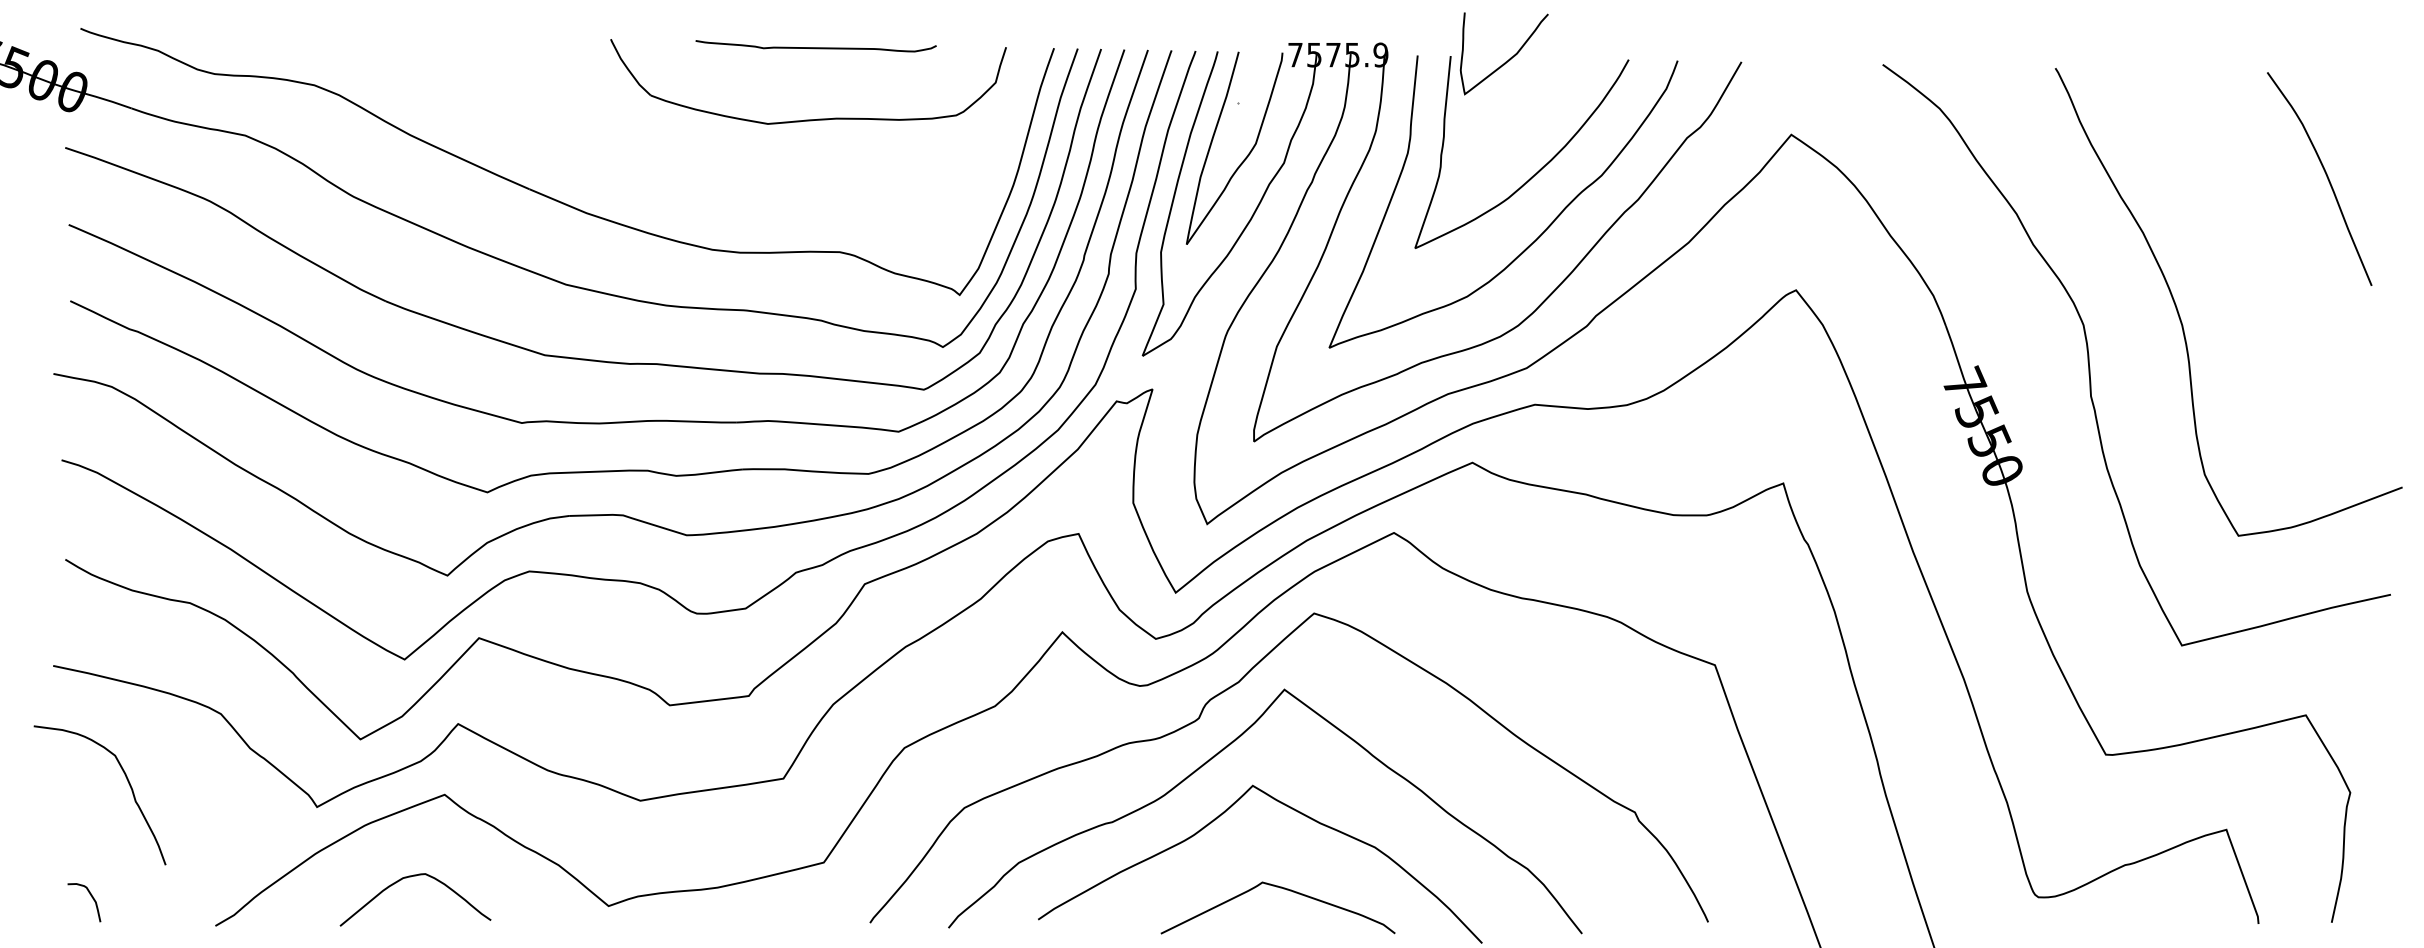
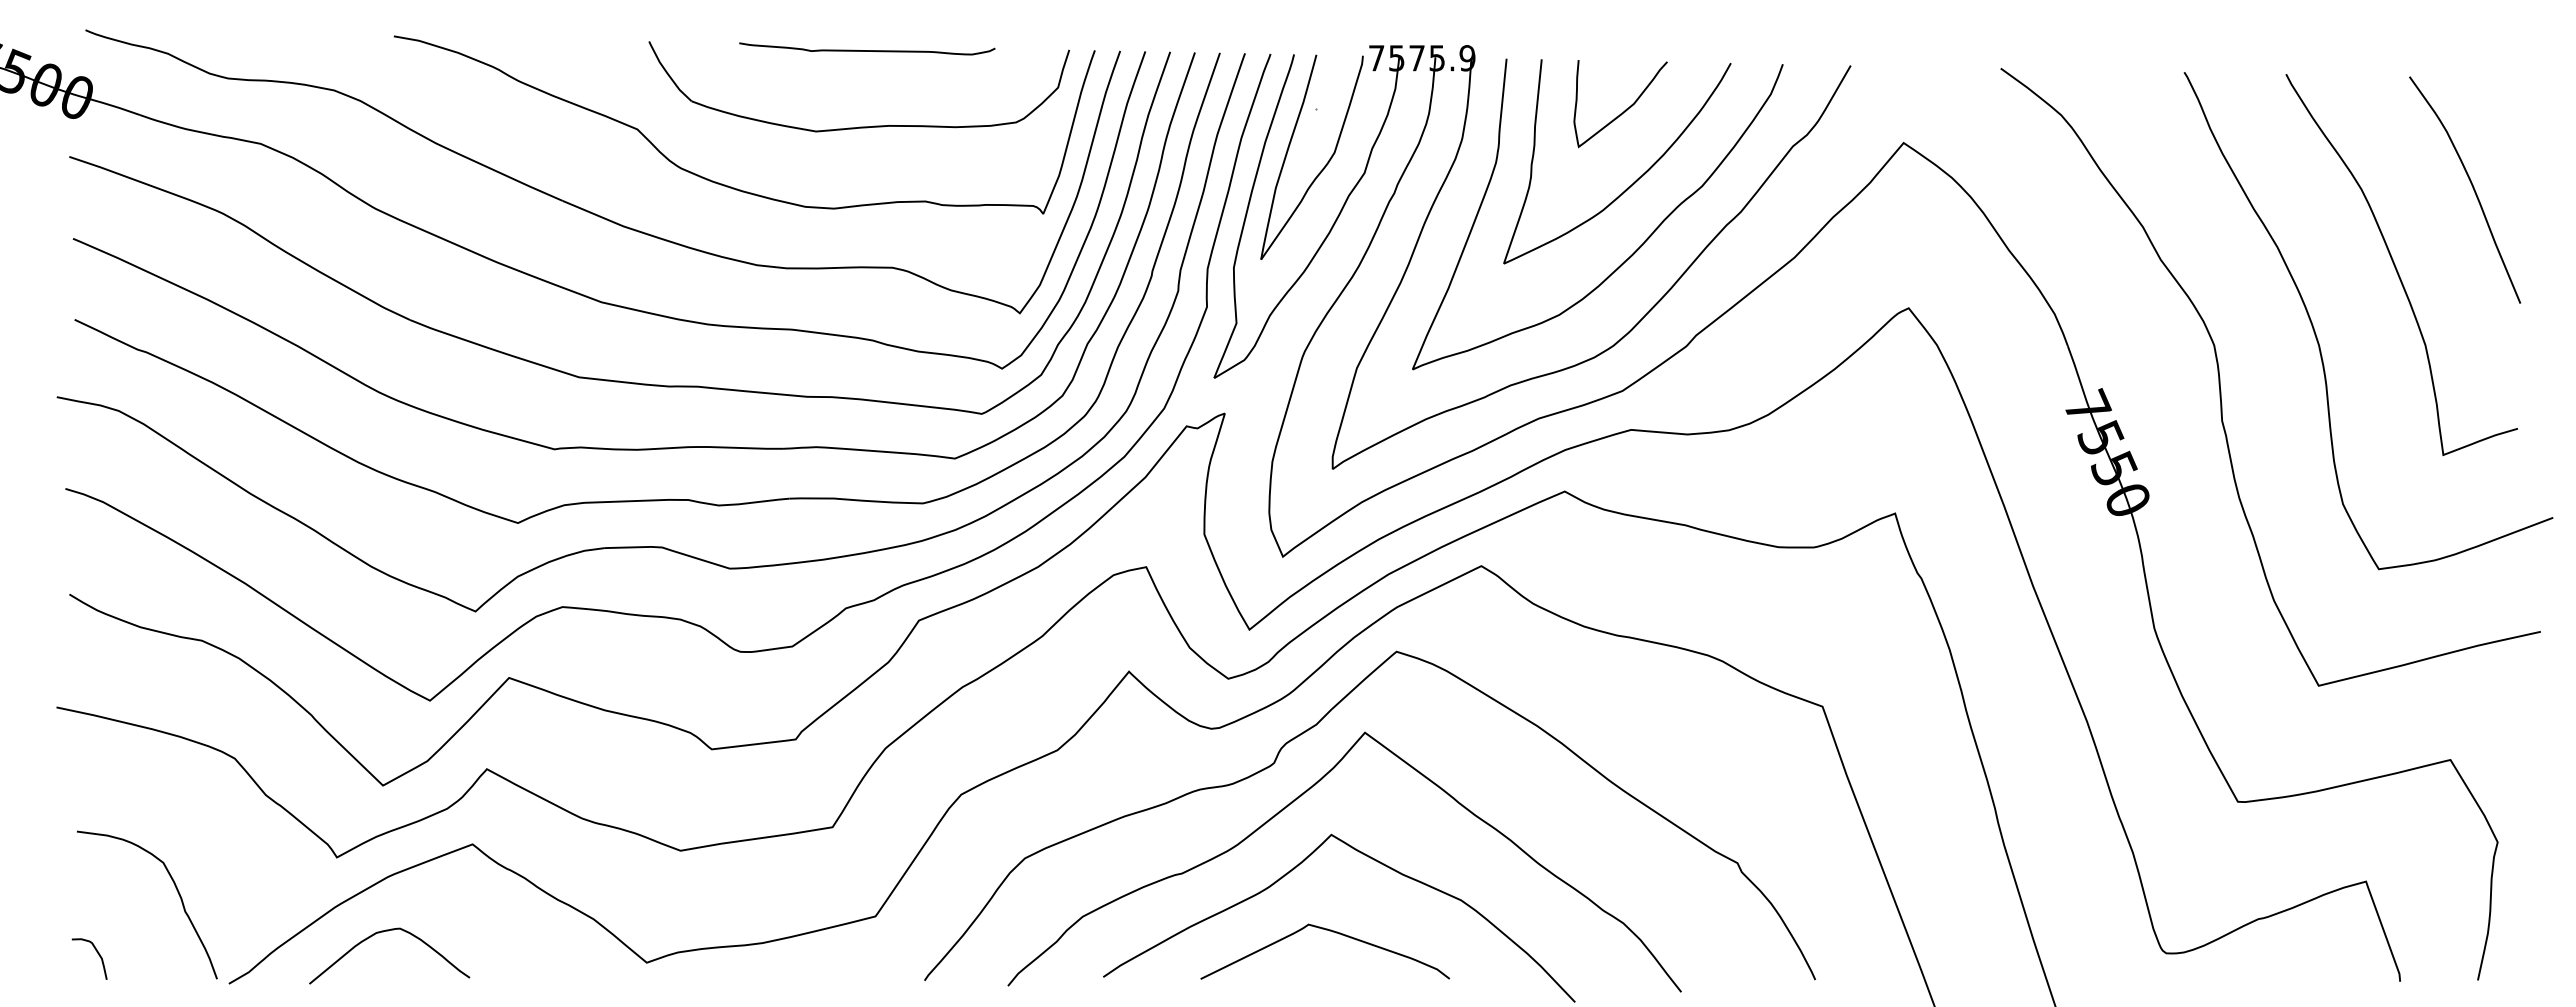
curve: (1508, 59) -> (1625, 109), moved
curve: (682, 173) -> (725, 184), added
curve: (2255, 250) -> (2396, 266), added
curve: (127, 781) -> (176, 890), moved
curve: (409, 877) -> (383, 932), moved
curve: (1282, 888) -> (1329, 931), moved

